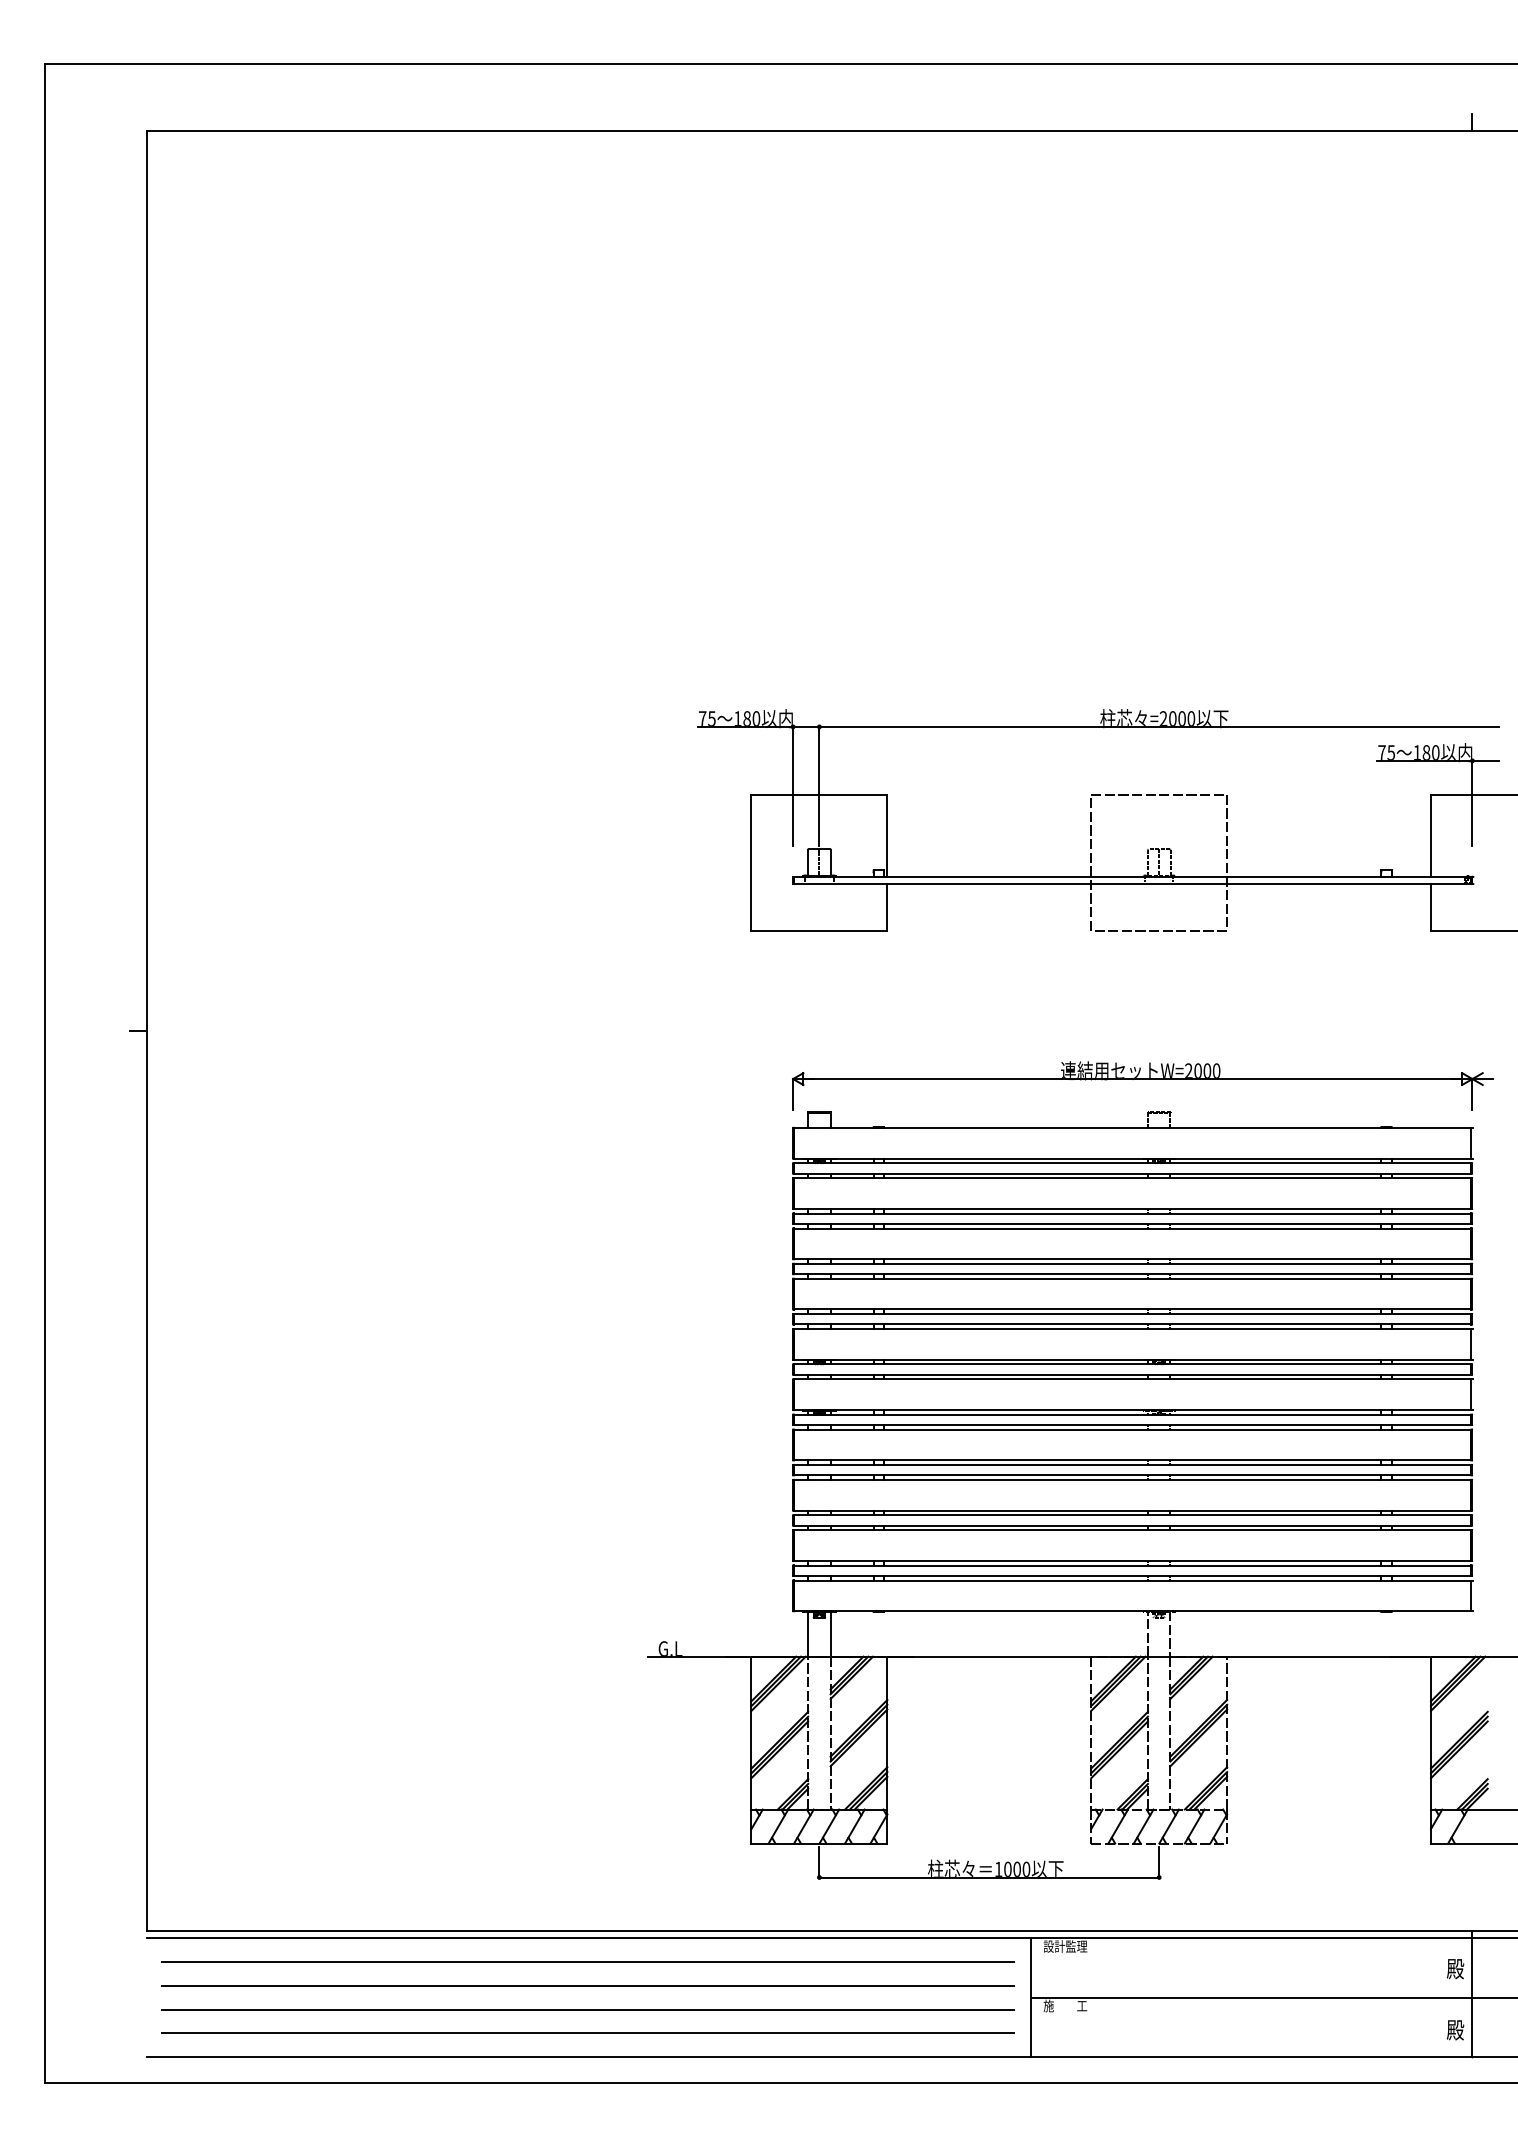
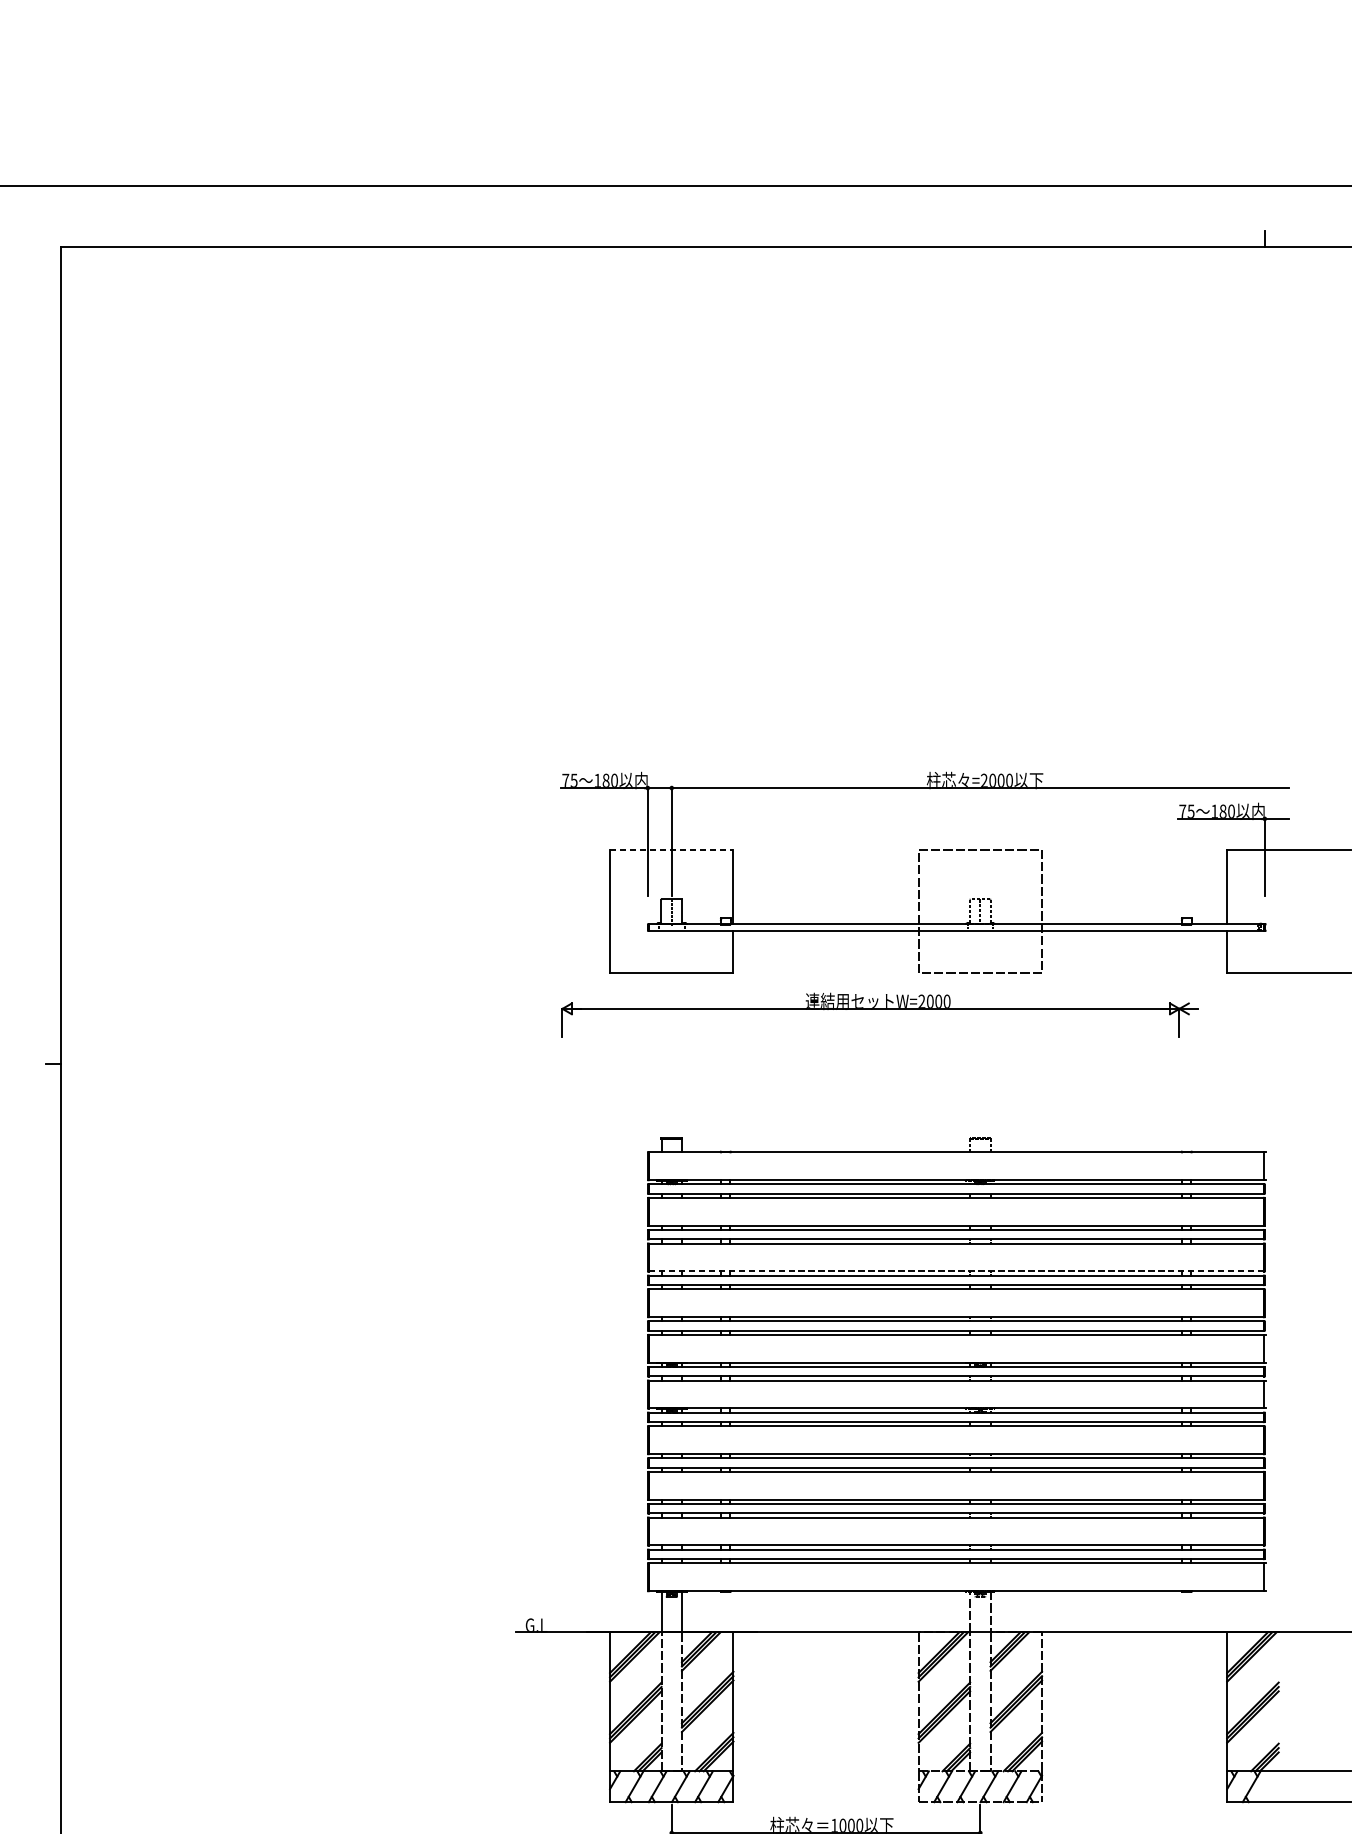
line: (819, 794) -> (671, 849), solid -> dashed
part: (1142, 1085) -> (879, 1014), moved
line: (1132, 1259) -> (956, 1271), solid -> dashed

